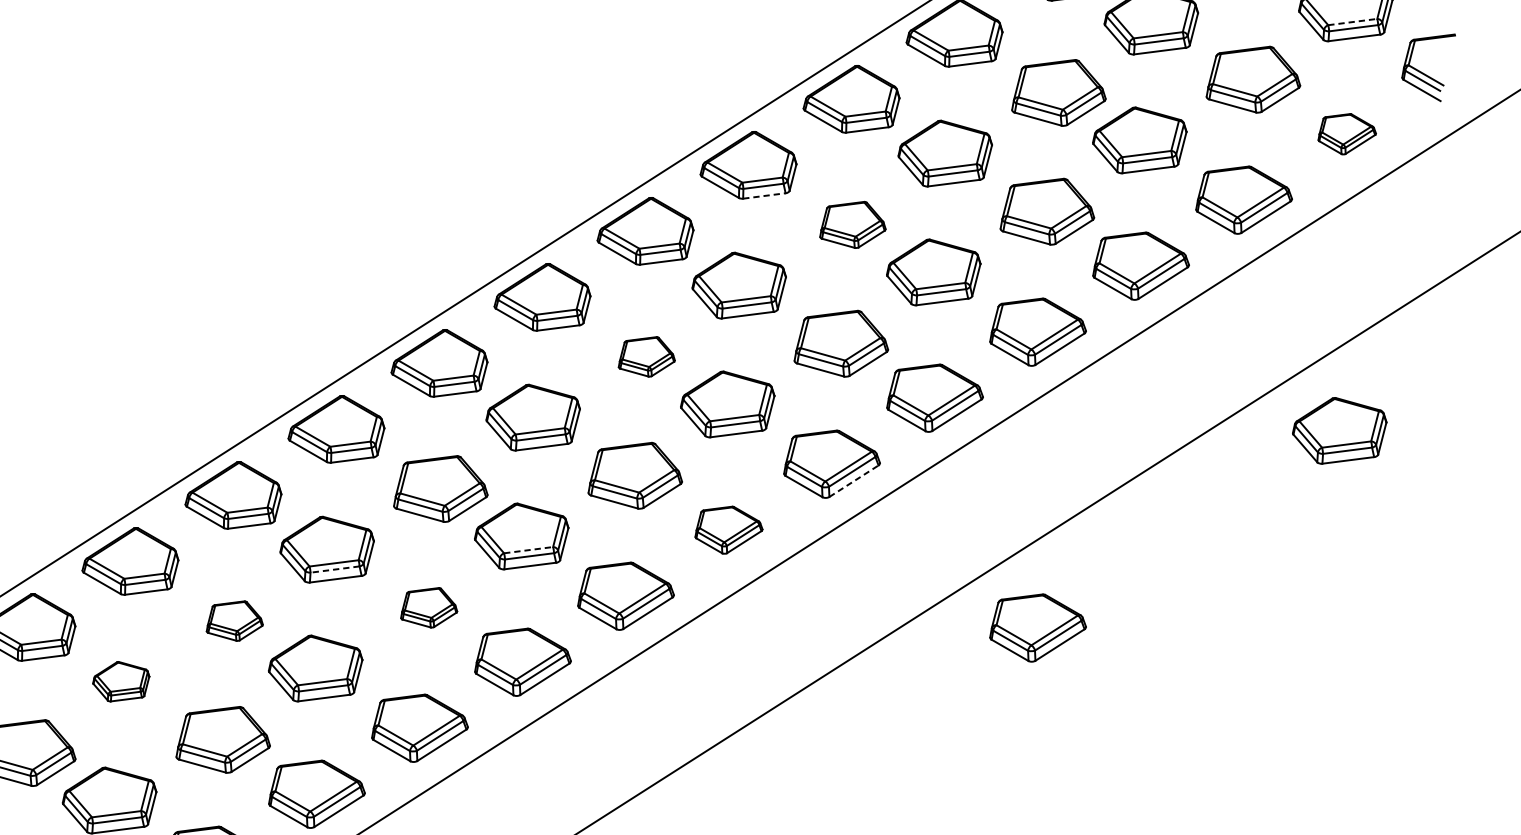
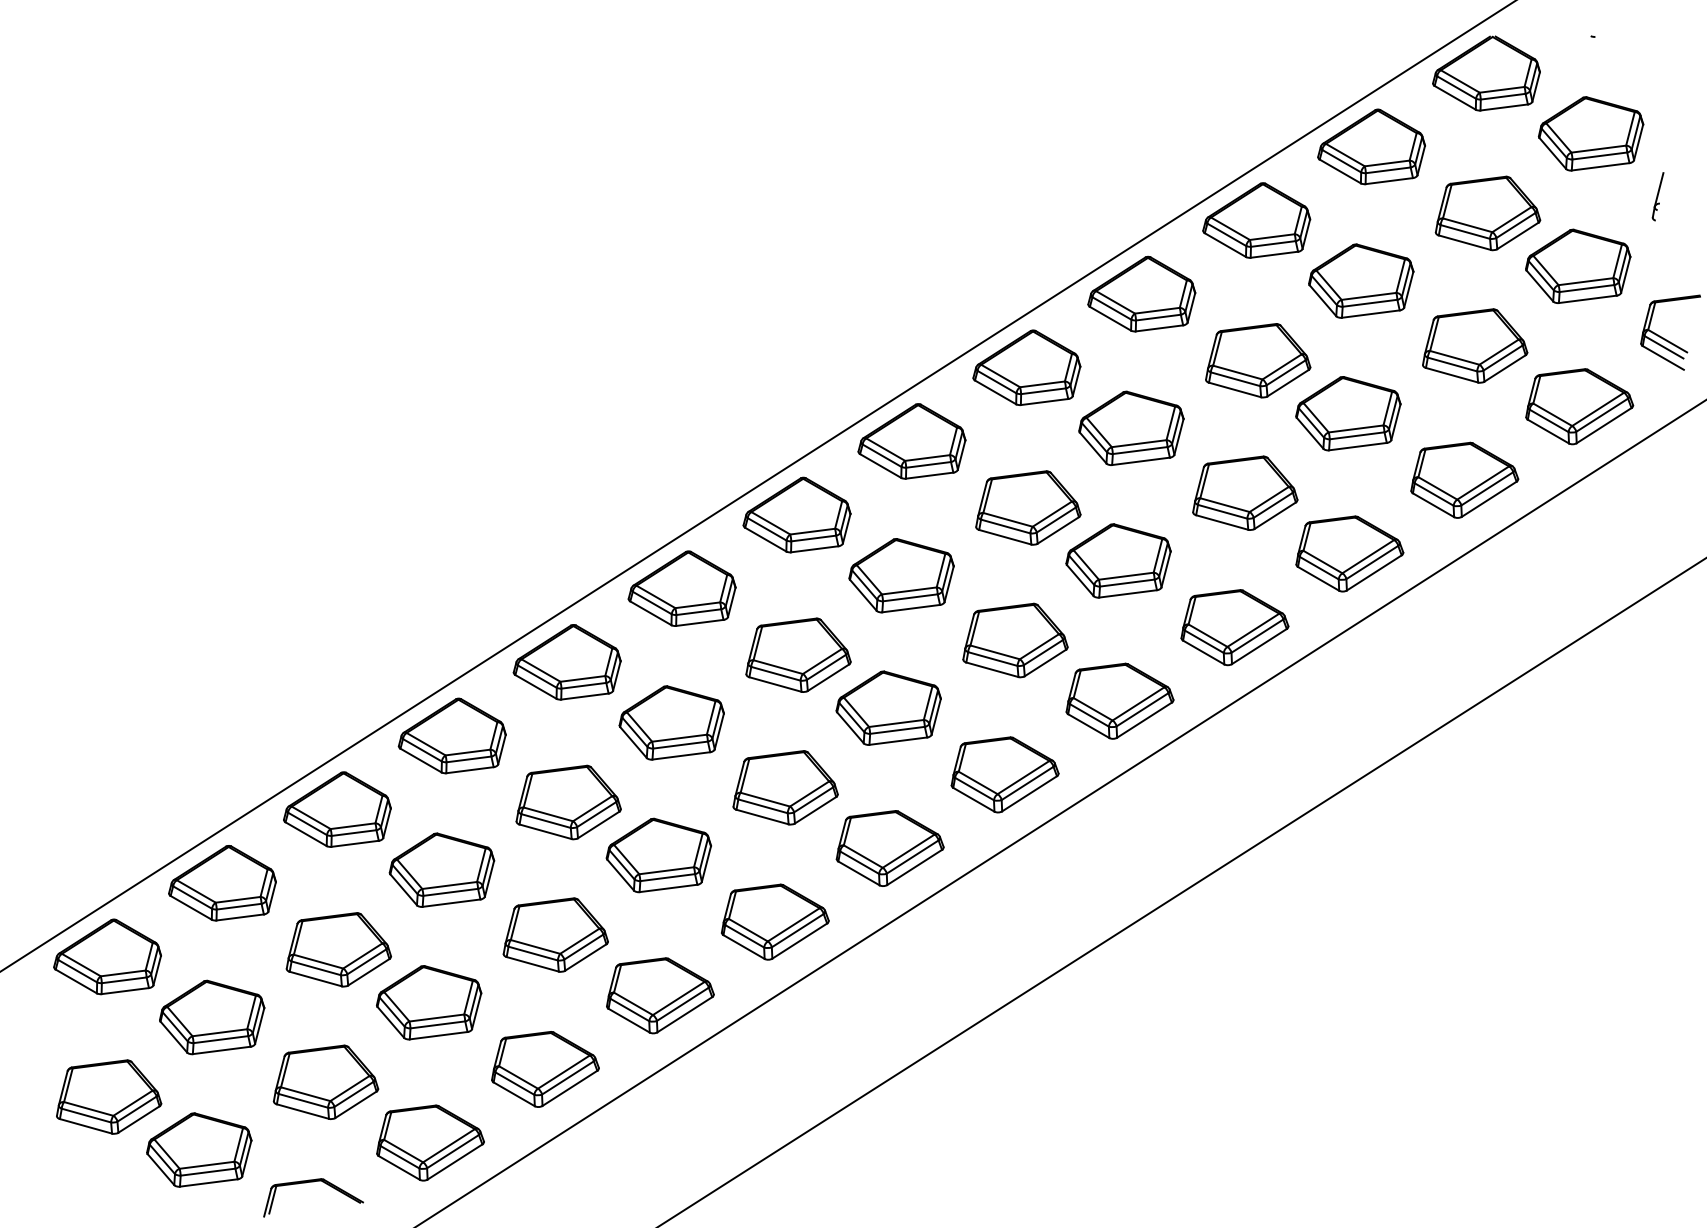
line: (1352, 21) -> (1585, 281), dashed -> solid
part: (1346, 133) -> (1579, 406), size x1.67
line: (764, 195) -> (929, 475), dashed -> solid
part: (853, 224) -> (1028, 507), size x1.43
part: (646, 356) -> (798, 654), size x1.67
part: (1339, 430) -> (1571, 737), removed
line: (853, 480) -> (1029, 793), dashed -> solid
part: (728, 530) -> (889, 848), size x1.43
line: (528, 549) -> (666, 870), dashed -> solid
line: (334, 569) -> (450, 892), dashed -> solid
part: (428, 607) -> (555, 934), size x1.67
part: (234, 620) -> (338, 949), size x1.67
part: (1037, 627) -> (1234, 957), removed
part: (121, 681) -> (212, 1017), size x1.67

